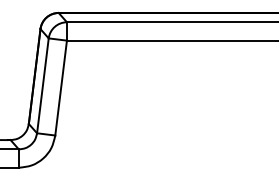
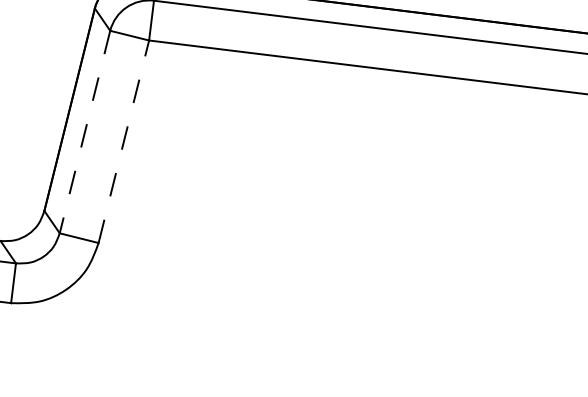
line: (42, 85) -> (84, 131), solid -> dashed
line: (61, 88) -> (124, 142), solid -> dashed

